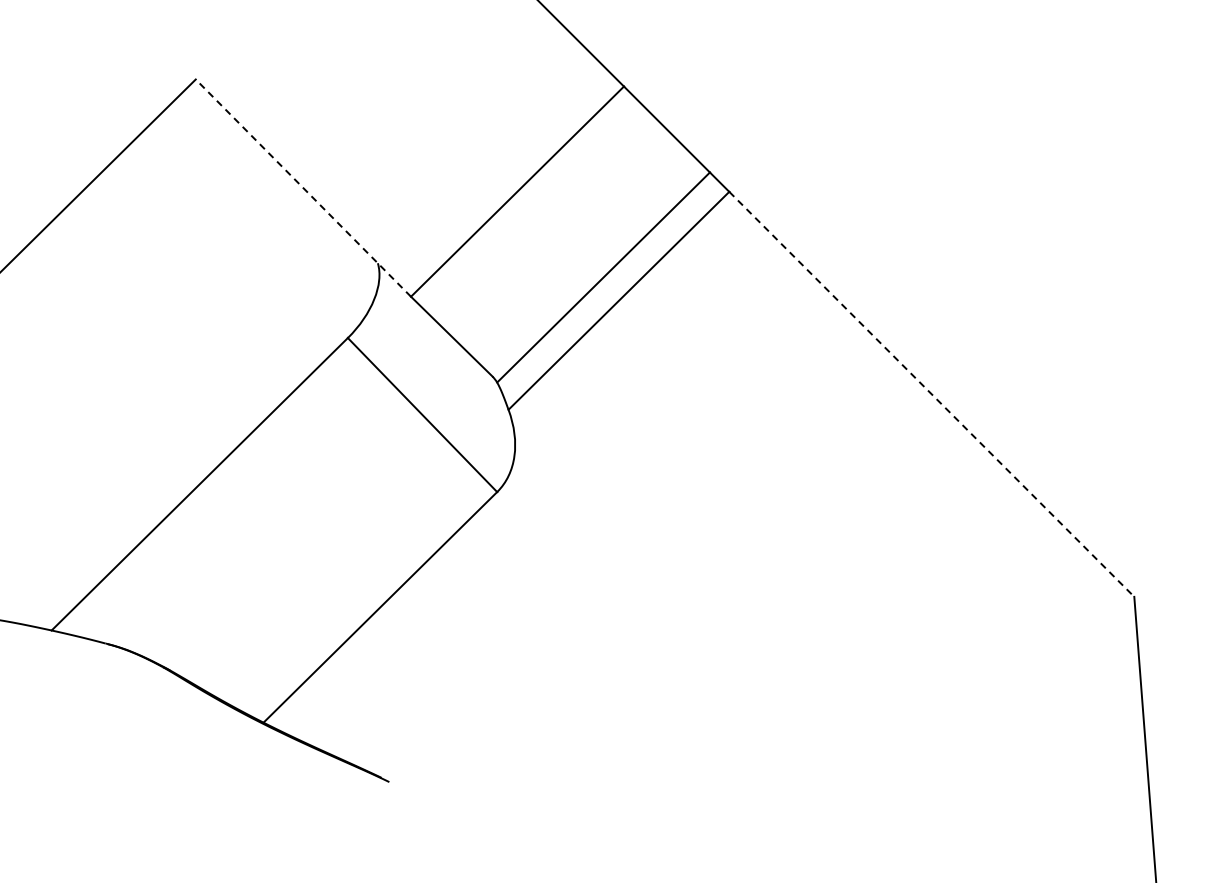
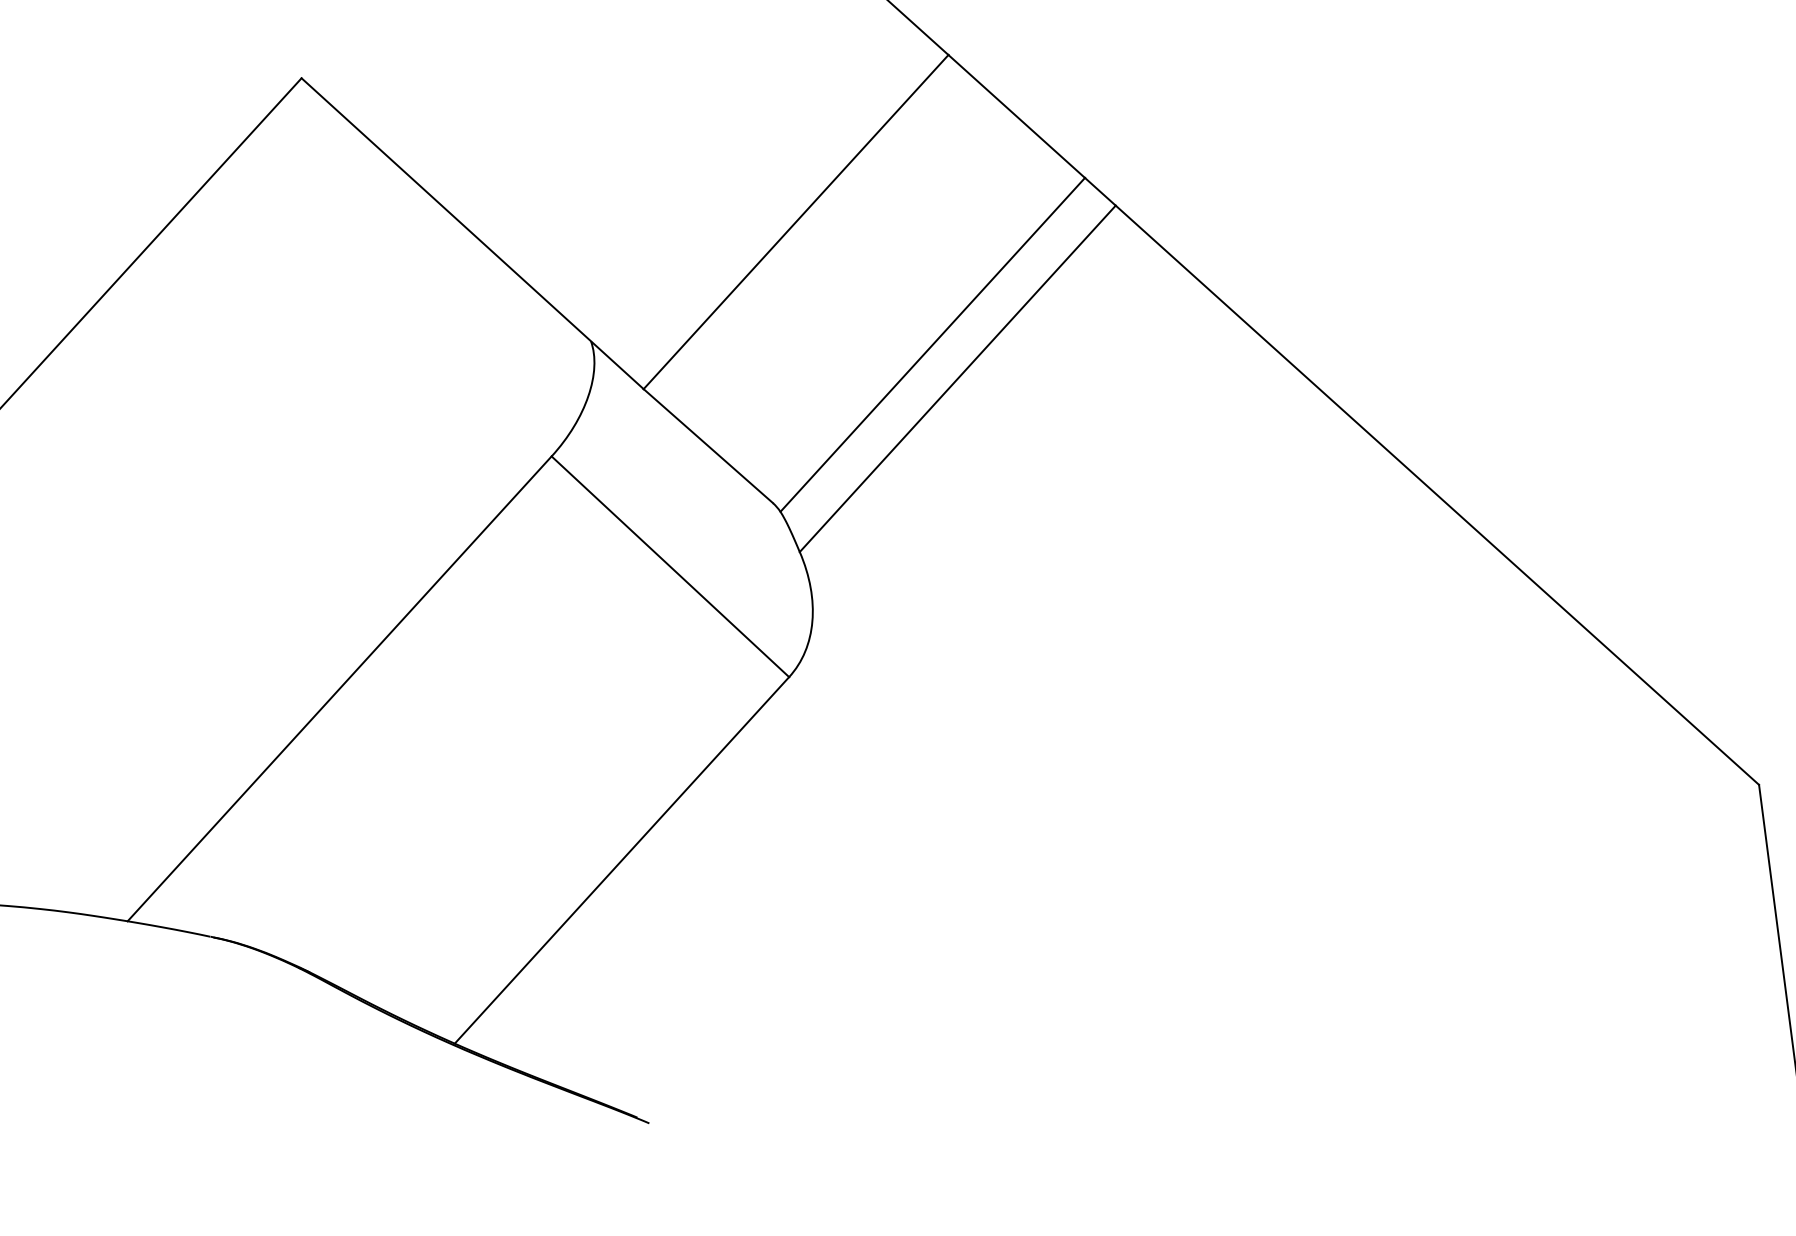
line: (303, 188) -> (472, 234), dashed -> solid
line: (932, 394) -> (1438, 495), dashed -> solid

